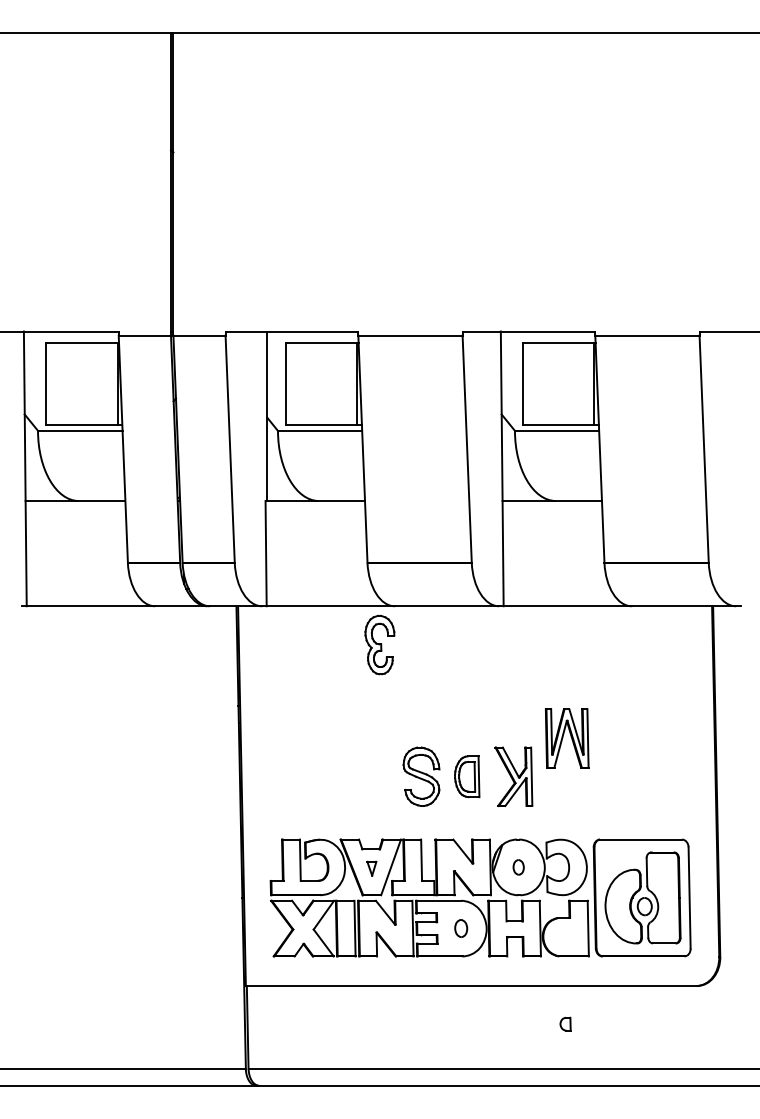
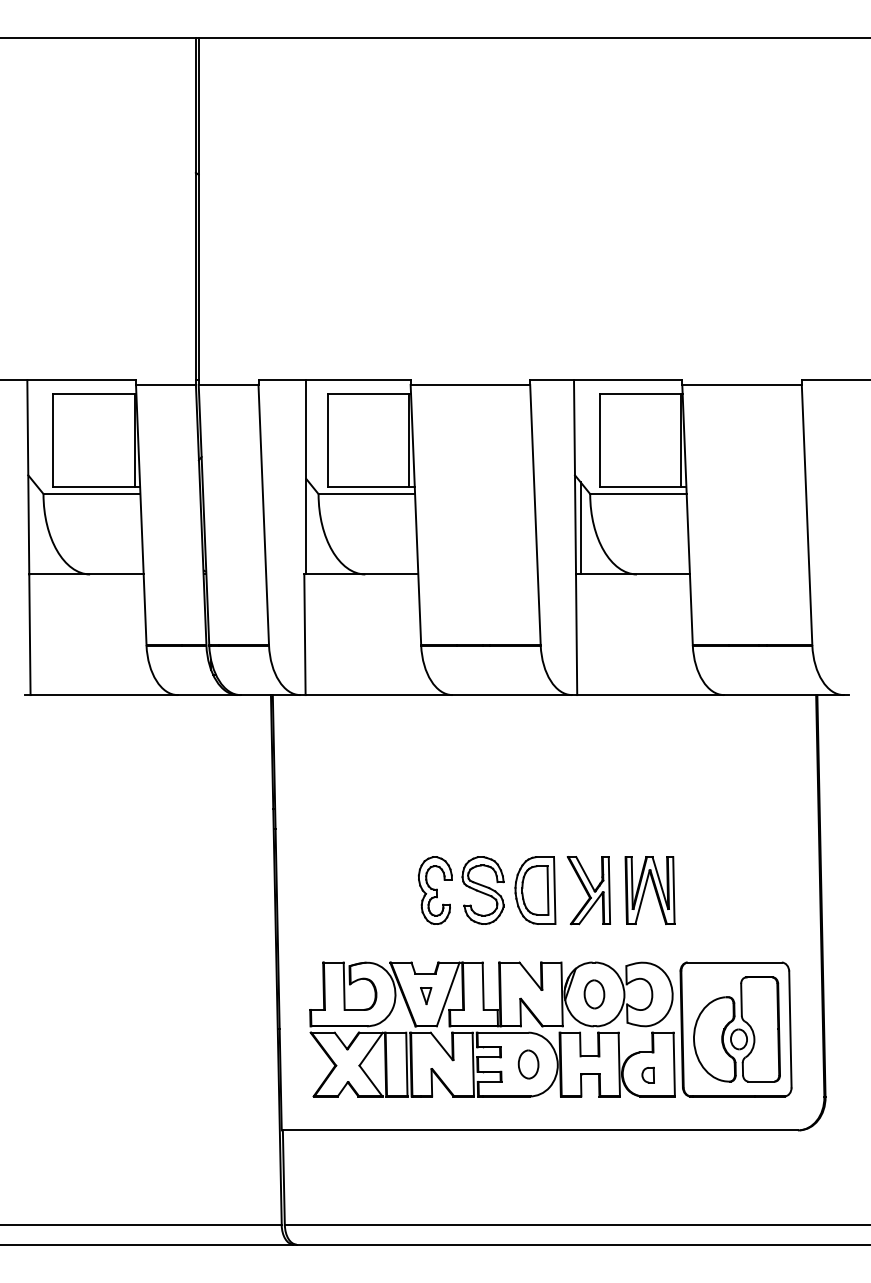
line: (506, 460) -> (580, 528), added
part: (379, 644) -> (434, 890), moved
part: (566, 738) -> (649, 890), moved
part: (467, 776) -> (535, 890), size x1.43
part: (518, 867) -> (594, 994), size x1.67
part: (461, 928) -> (528, 1064), size x1.43
part: (564, 1023) -> (647, 1074), moved

